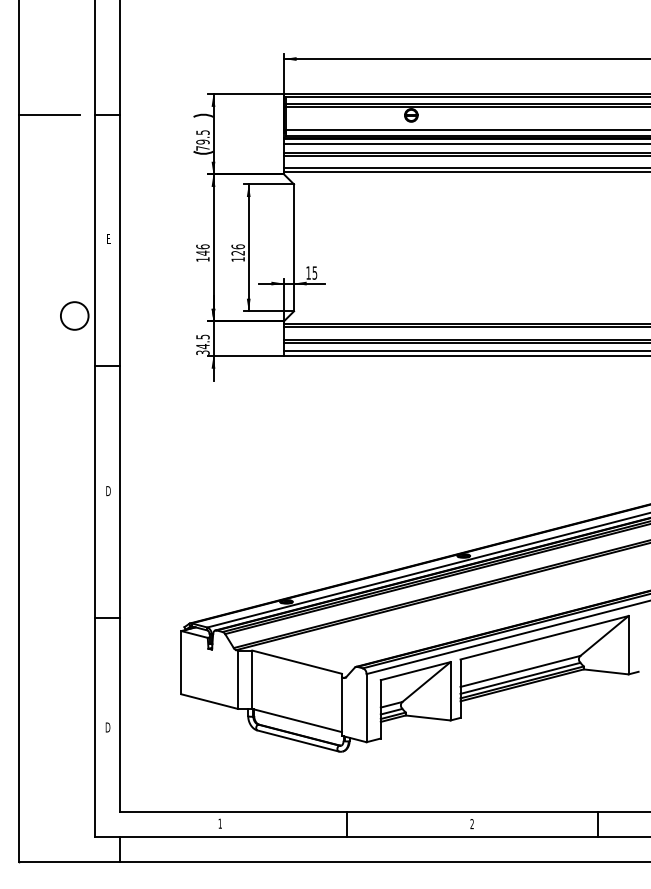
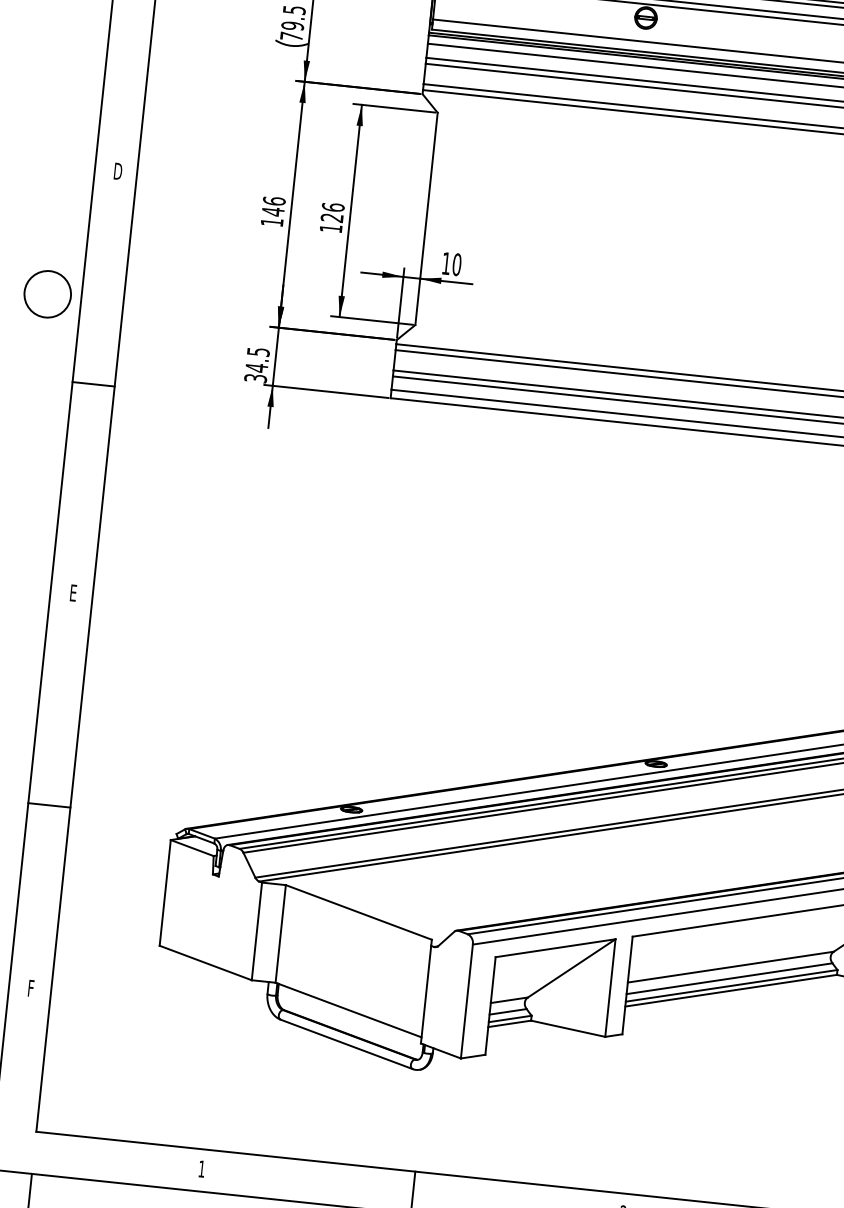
text: (108, 238) -> (117, 170), E -> D
text: (314, 272) -> (456, 263), 15 -> 10
text: (108, 491) -> (73, 593), D -> E
text: (107, 727) -> (30, 988), D -> F

